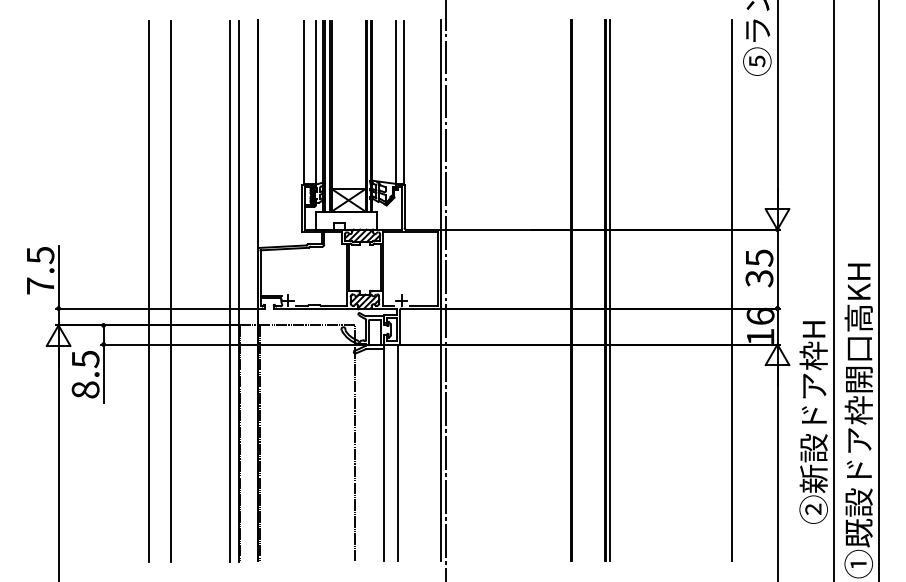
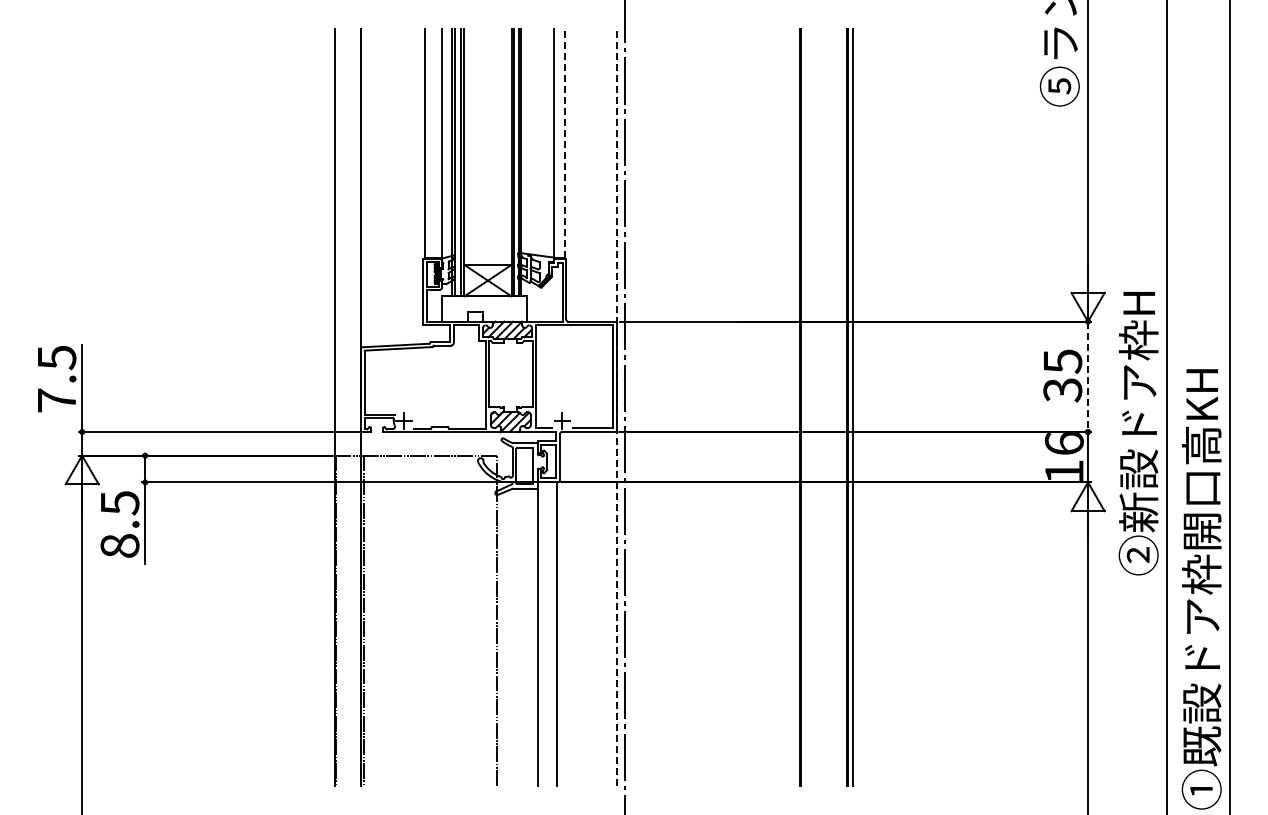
line: (404, 101) -> (565, 142), solid -> dashed
line: (777, 269) -> (1088, 377), solid -> dashed
line: (440, 290) -> (616, 406), solid -> dashed
line: (732, 290) -> (1024, 406), removed
line: (148, 291) -> (208, 407), removed
line: (171, 291) -> (239, 407), removed
line: (230, 291) -> (322, 407), removed
text: (813, 422) -> (1138, 433), moved

